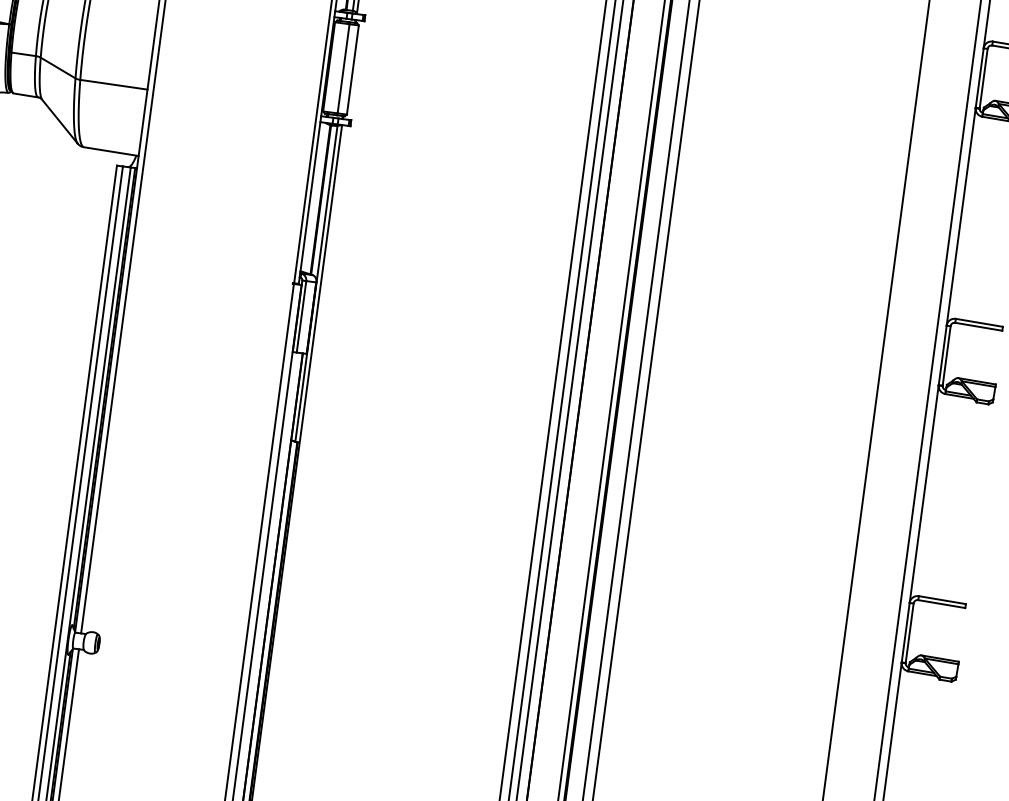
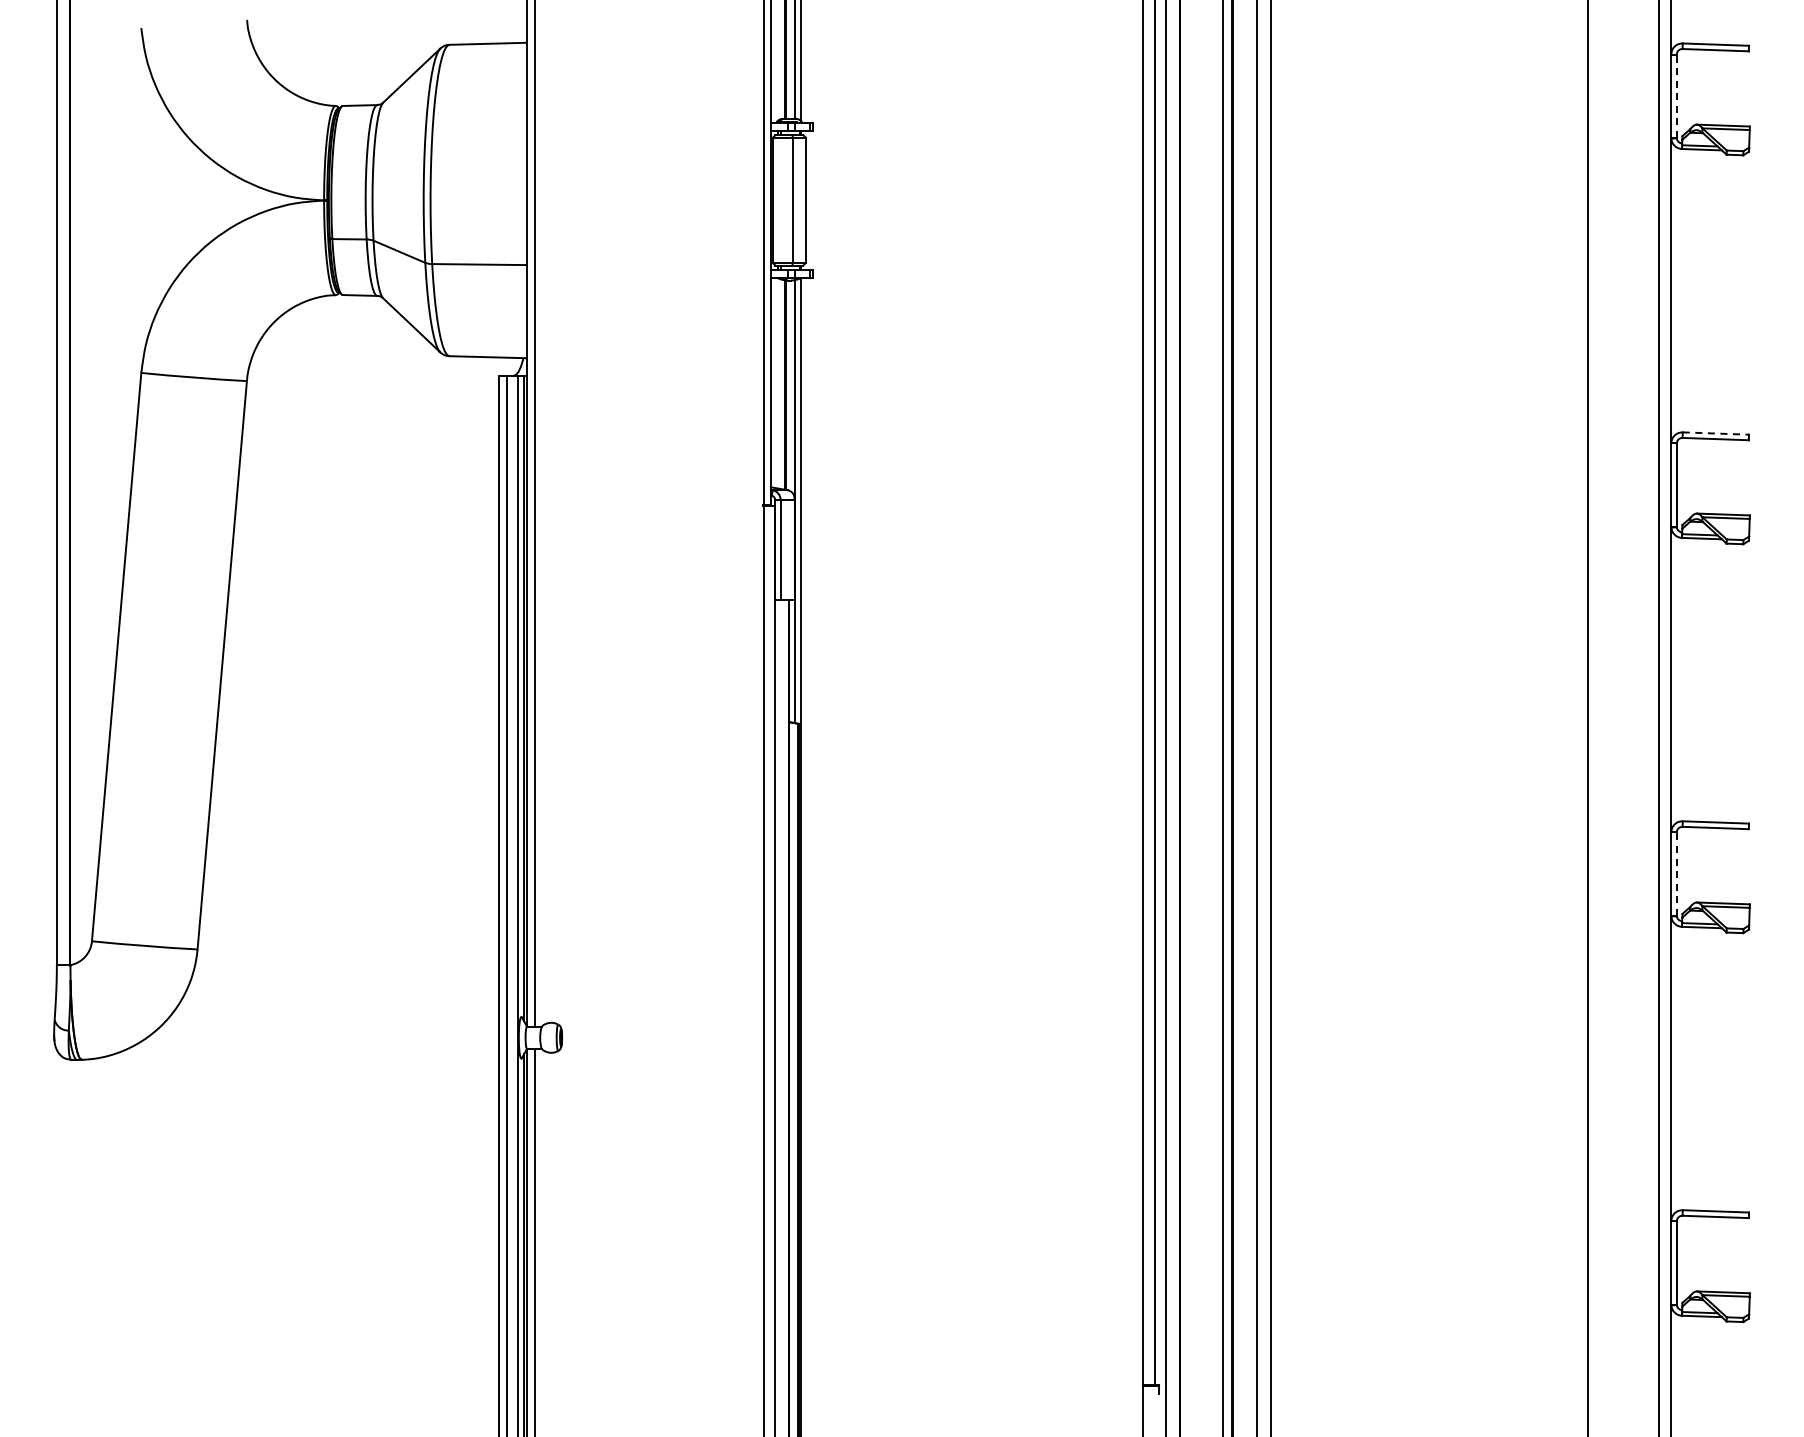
line: (983, 78) -> (1676, 96), solid -> dashed
line: (979, 322) -> (1716, 433), solid -> dashed
line: (909, 633) -> (1676, 874), solid -> dashed

